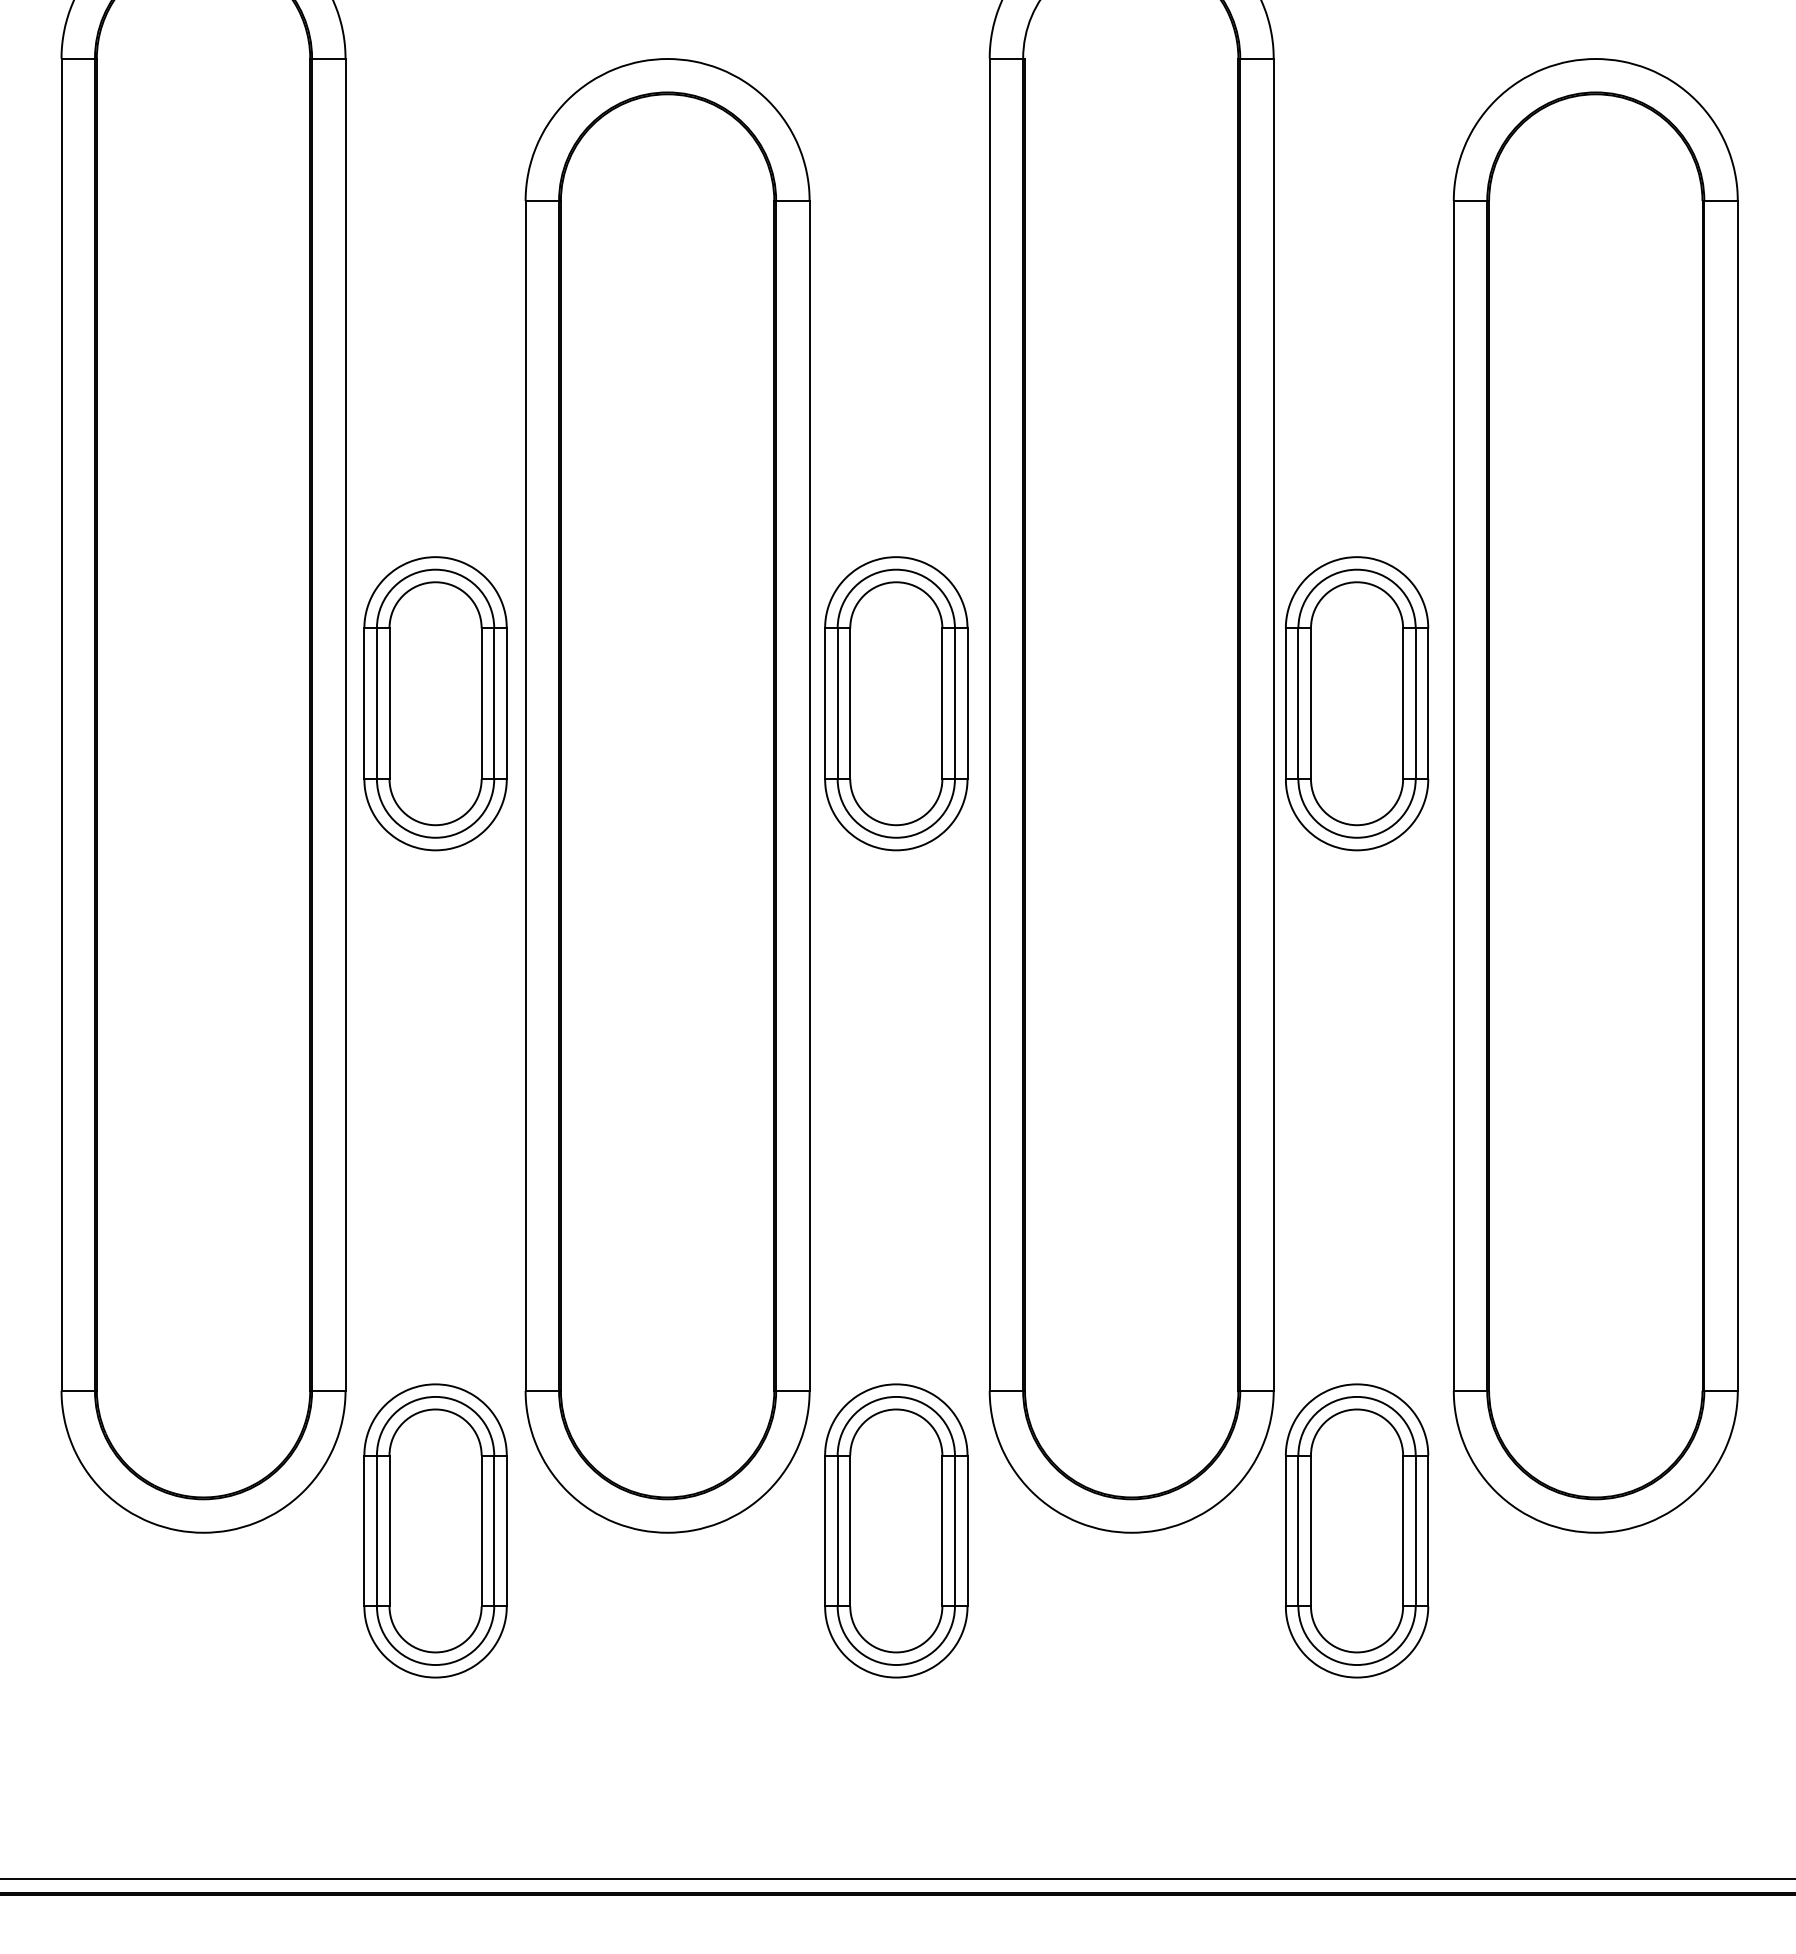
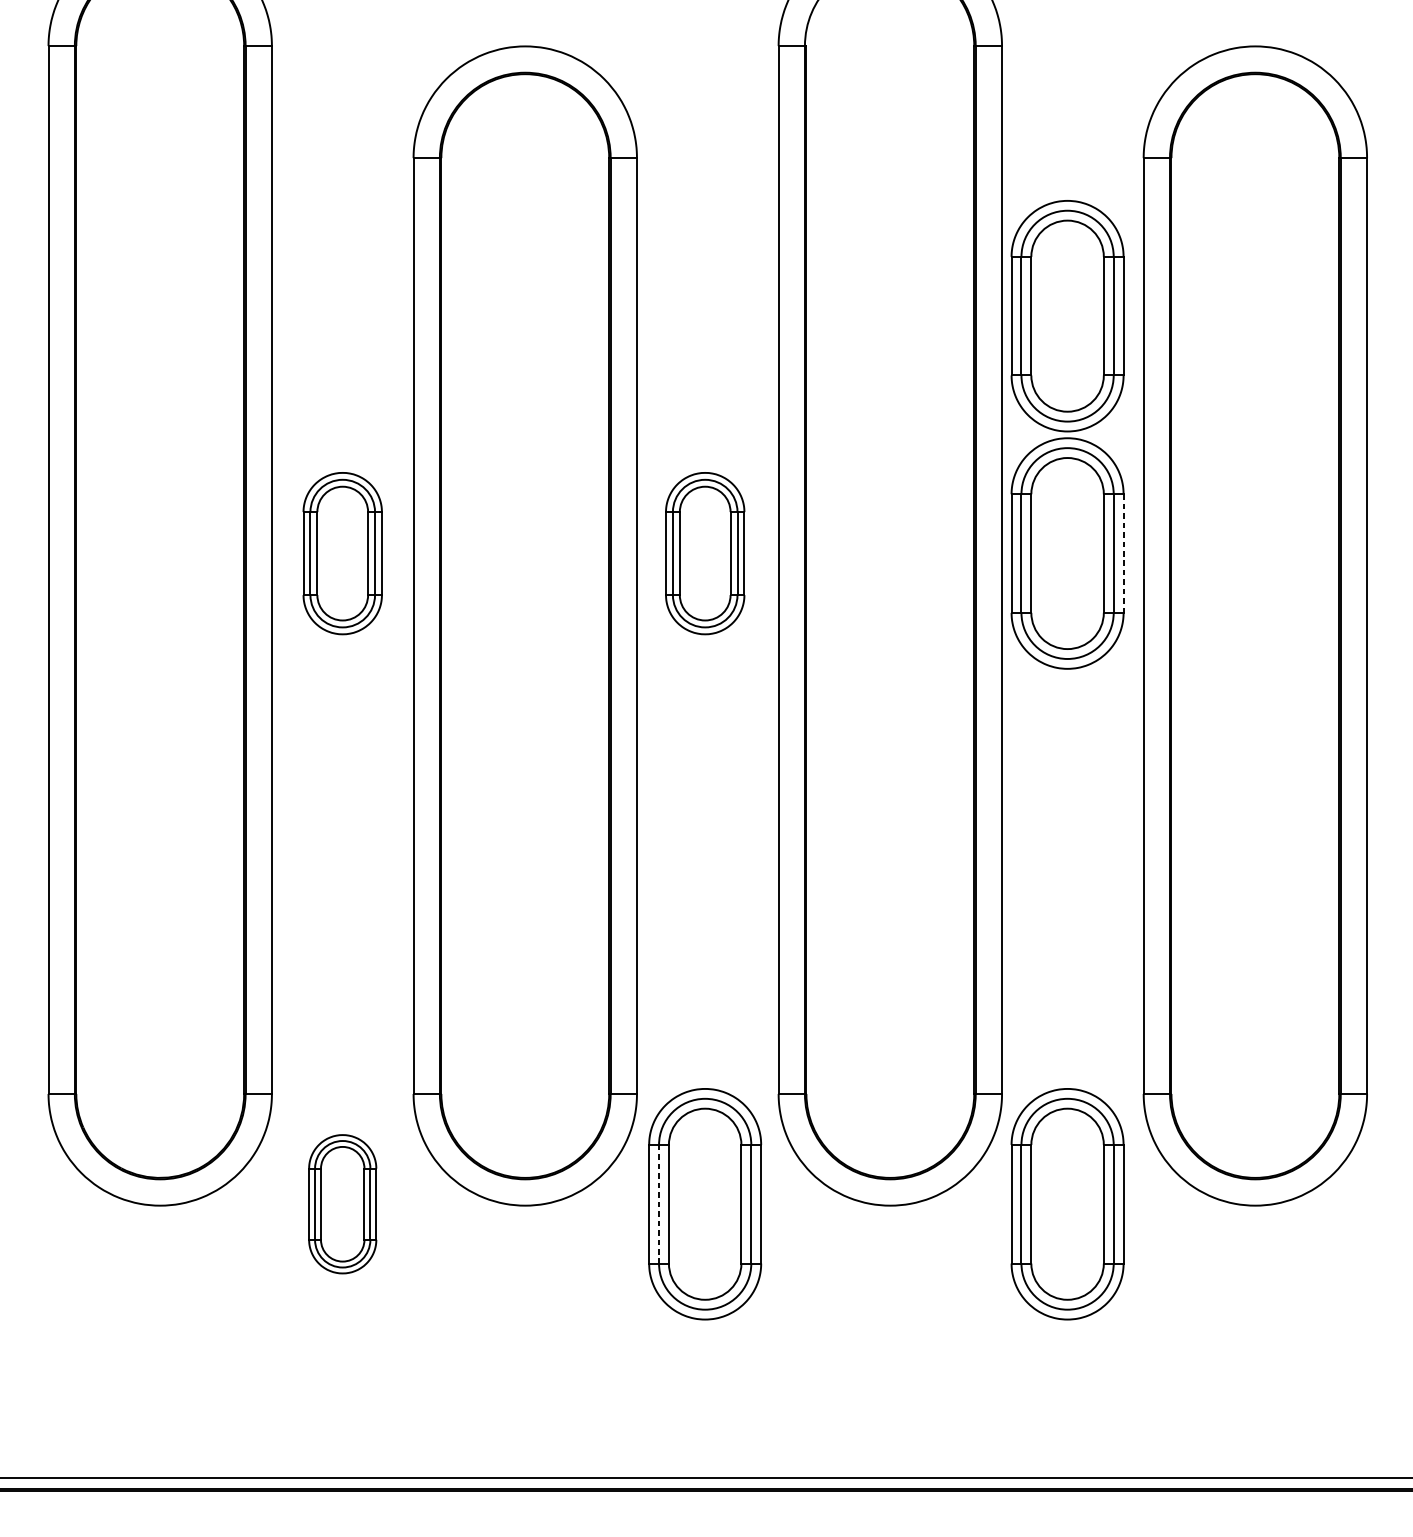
part: (1357, 401) -> (1067, 315), added
part: (435, 703) -> (342, 553), size x0.7
part: (896, 703) -> (705, 553), size x0.7
line: (1428, 704) -> (1123, 554), solid -> dashed
part: (435, 1530) -> (342, 1203), size x0.6
line: (837, 1531) -> (658, 1204), solid -> dashed

